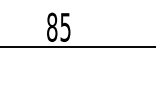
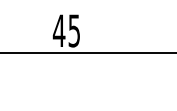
text: (51, 26) -> (58, 29), 85 -> 45

